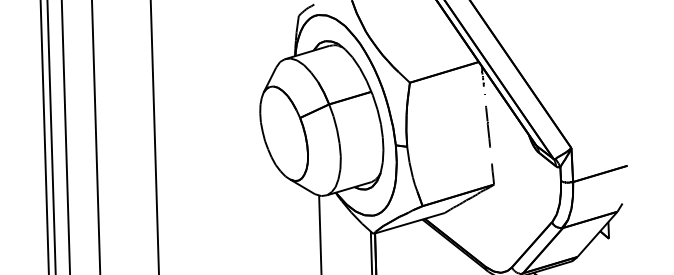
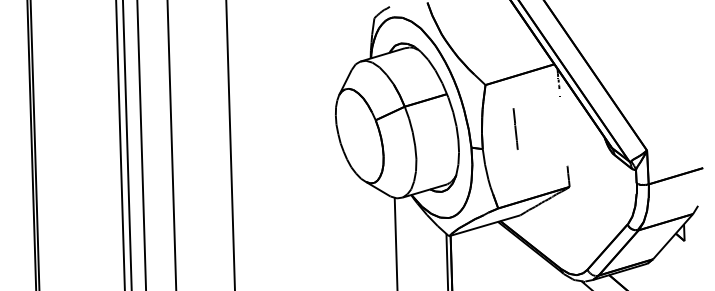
line: (487, 126) -> (515, 128), moved

